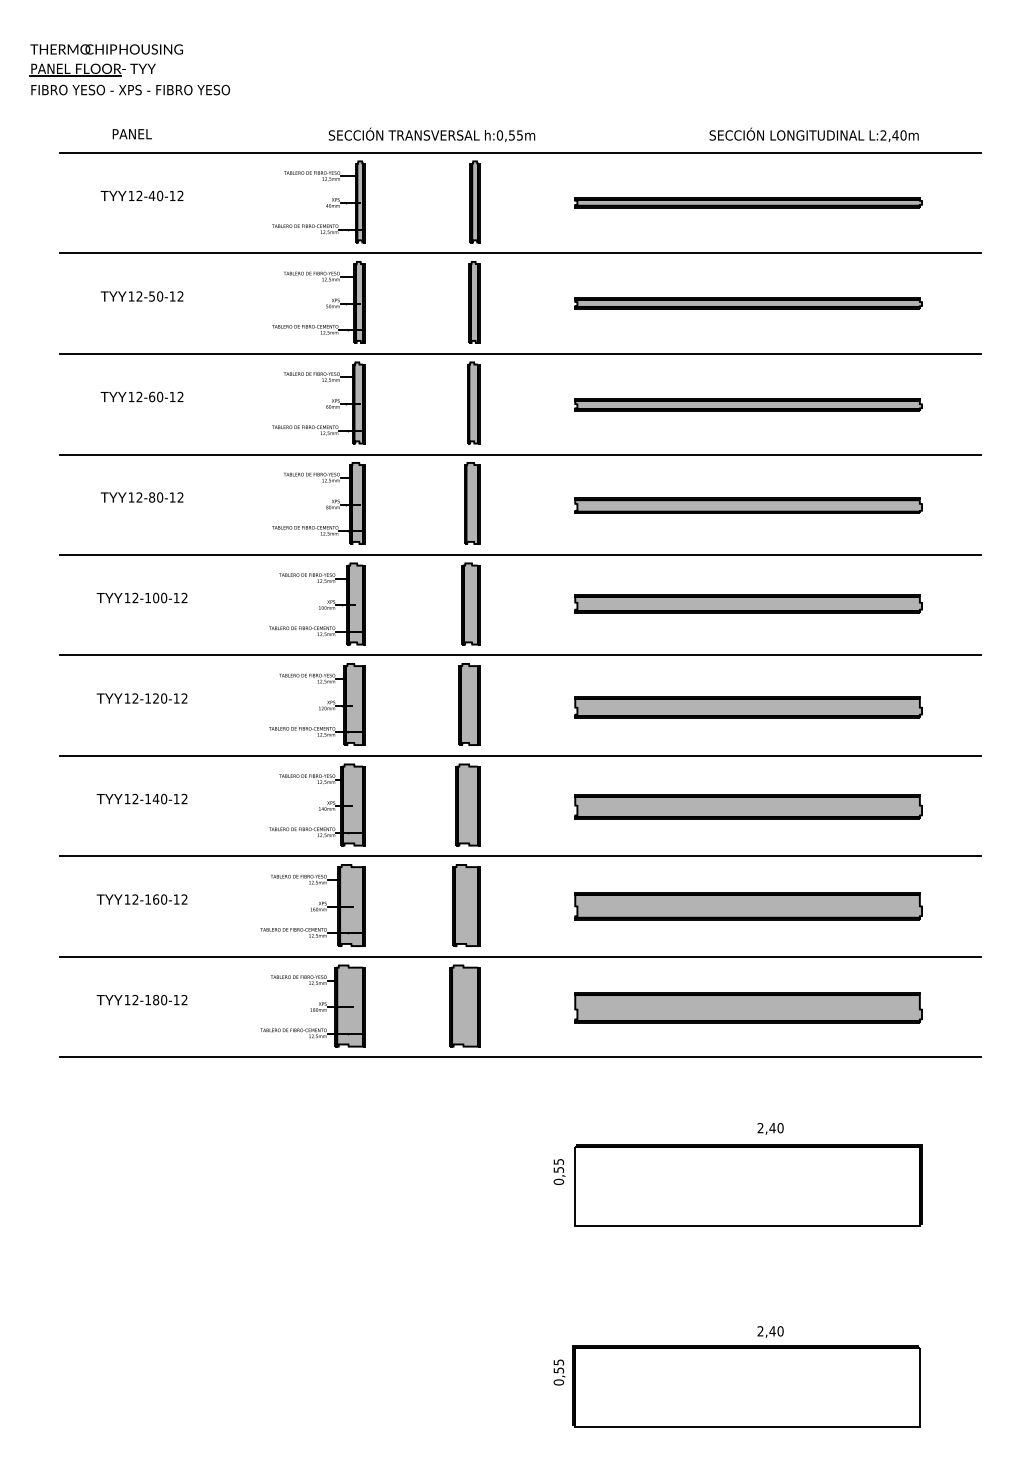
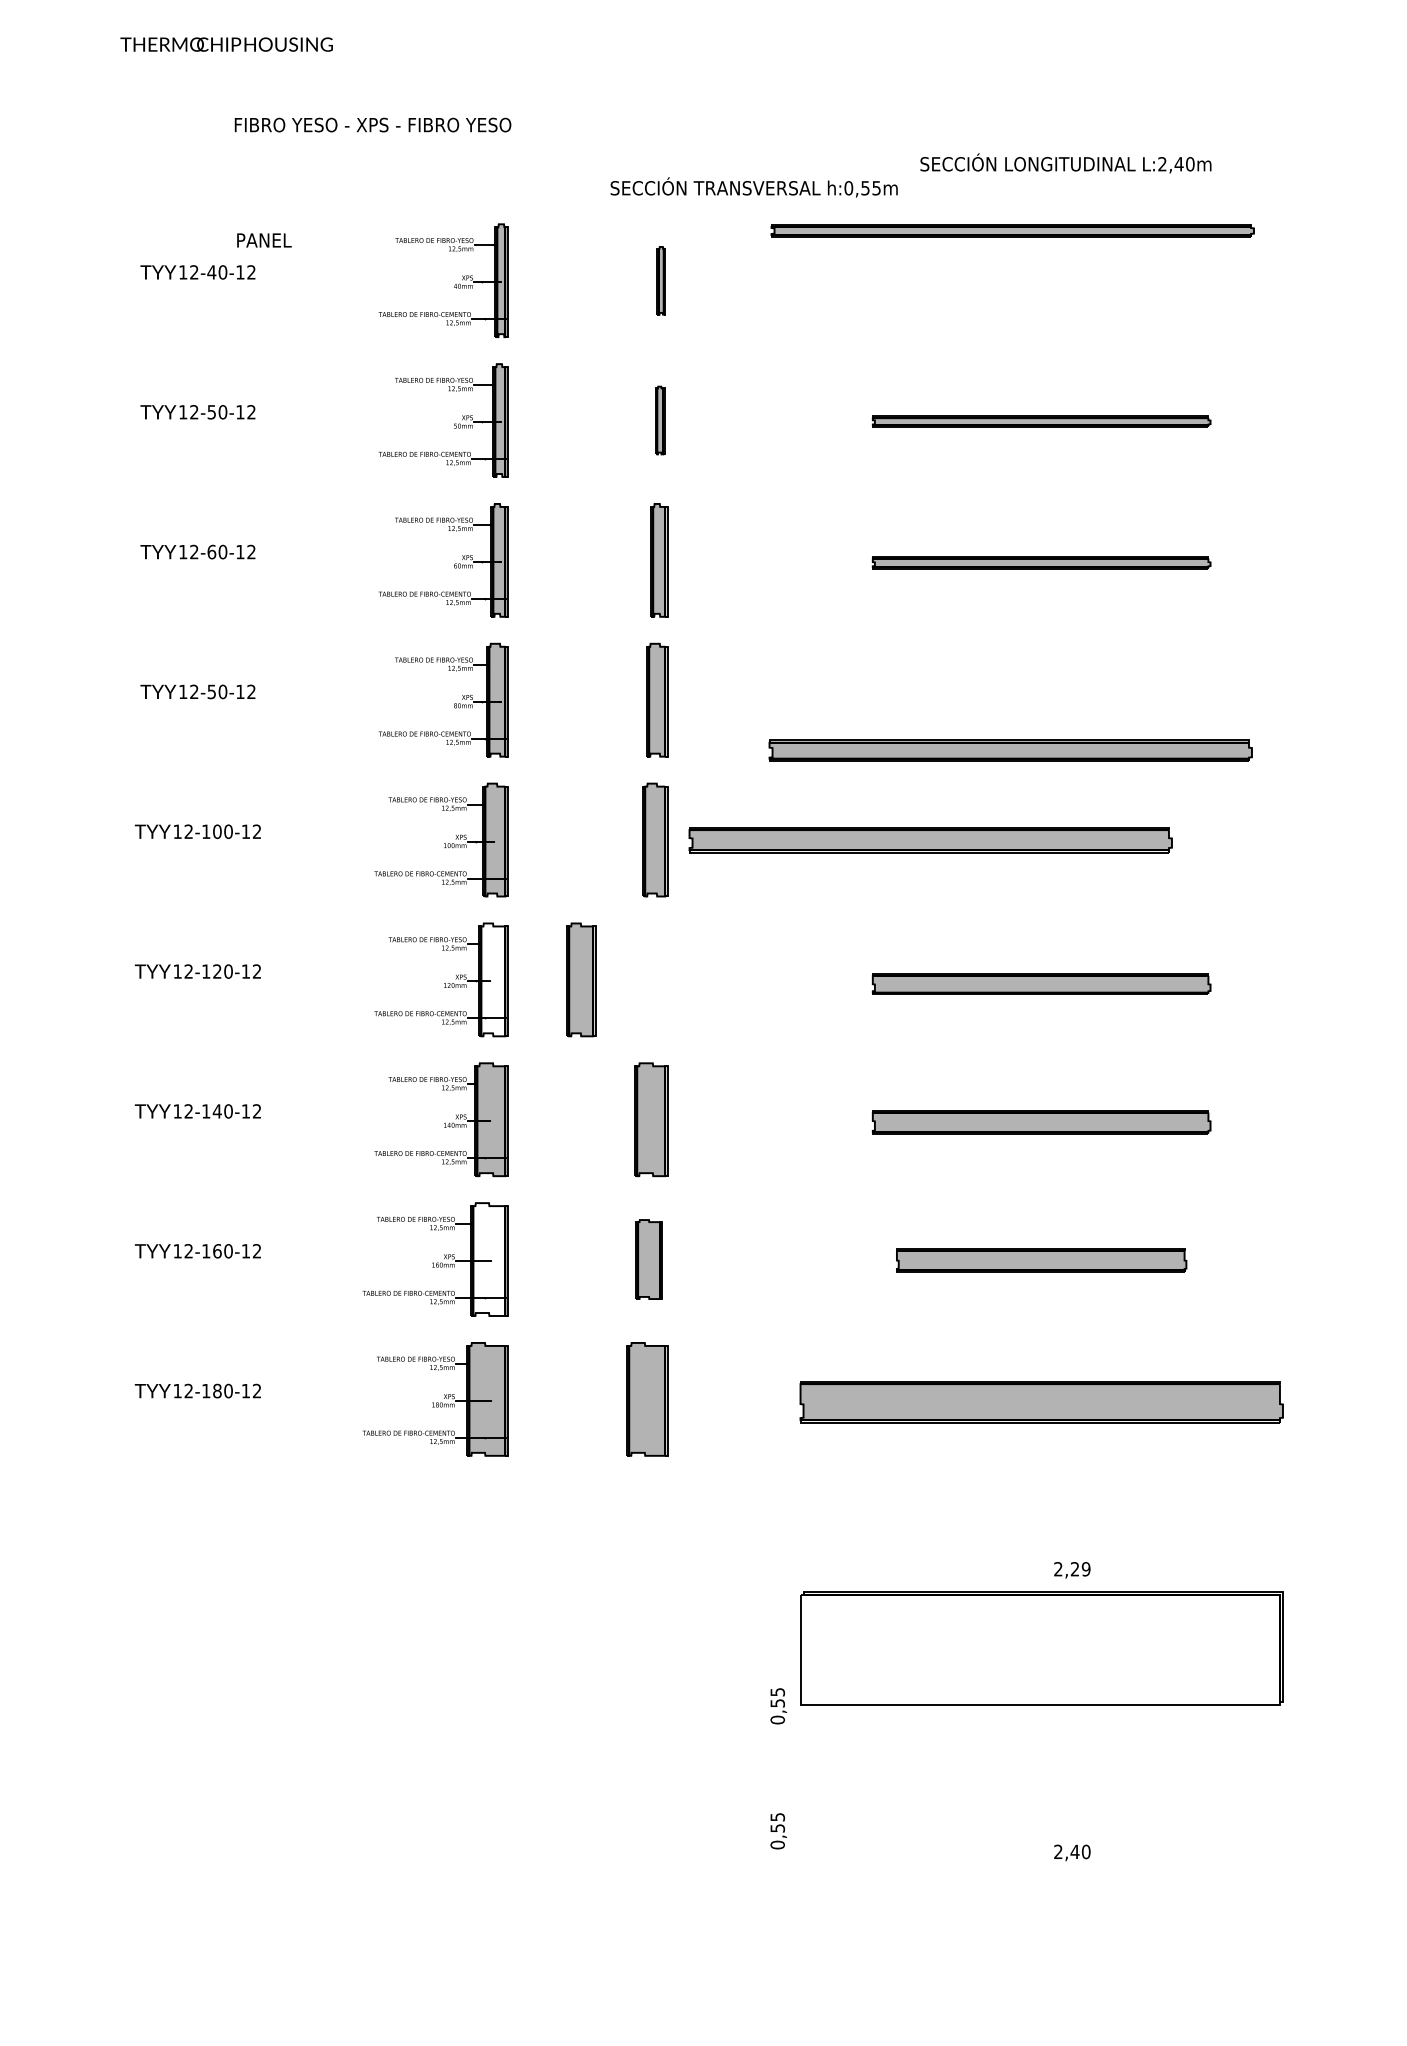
text: (106, 49) -> (226, 44), moved
part: (92, 69) -> (129, 96), removed
text: (130, 89) -> (372, 124), moved
text: (132, 134) -> (264, 240), moved
text: (431, 134) -> (753, 187), moved
text: (813, 134) -> (1065, 163), moved
line: (519, 152) -> (723, 212), removed
part: (475, 201) -> (661, 280), size x0.6
part: (748, 202) -> (1012, 230), moved
line: (519, 253) -> (723, 352), removed
part: (474, 302) -> (660, 420), size x0.6
part: (748, 303) -> (1041, 421), size x0.7
line: (519, 353) -> (723, 491), removed
part: (748, 404) -> (1041, 562), size x0.7
line: (519, 455) -> (723, 633), removed
text: (151, 497) -> (211, 691), 12-80-12 -> 12-50-12
part: (748, 505) -> (1010, 750), moved
line: (519, 554) -> (723, 771), removed
part: (748, 604) -> (930, 840), moved
line: (519, 655) -> (723, 911), removed
fill: (354, 704) -> (493, 979), removed
part: (469, 704) -> (581, 979), moved
part: (748, 707) -> (1041, 984), size x0.7
line: (519, 755) -> (723, 1051), removed
part: (748, 807) -> (1041, 1122), size x0.7
line: (519, 856) -> (723, 1191), removed
fill: (351, 905) -> (489, 1259), removed
part: (466, 905) -> (649, 1259), size x0.7
part: (748, 906) -> (1041, 1260), size x0.6
line: (519, 956) -> (723, 1330), removed
line: (519, 1057) -> (723, 1470), removed
text: (776, 1128) -> (1080, 1569), 2,40 -> 2,29
text: (559, 1172) -> (778, 1706), moved
text: (559, 1372) -> (778, 1831), moved
part: (746, 1386) -> (1038, 1928), removed

